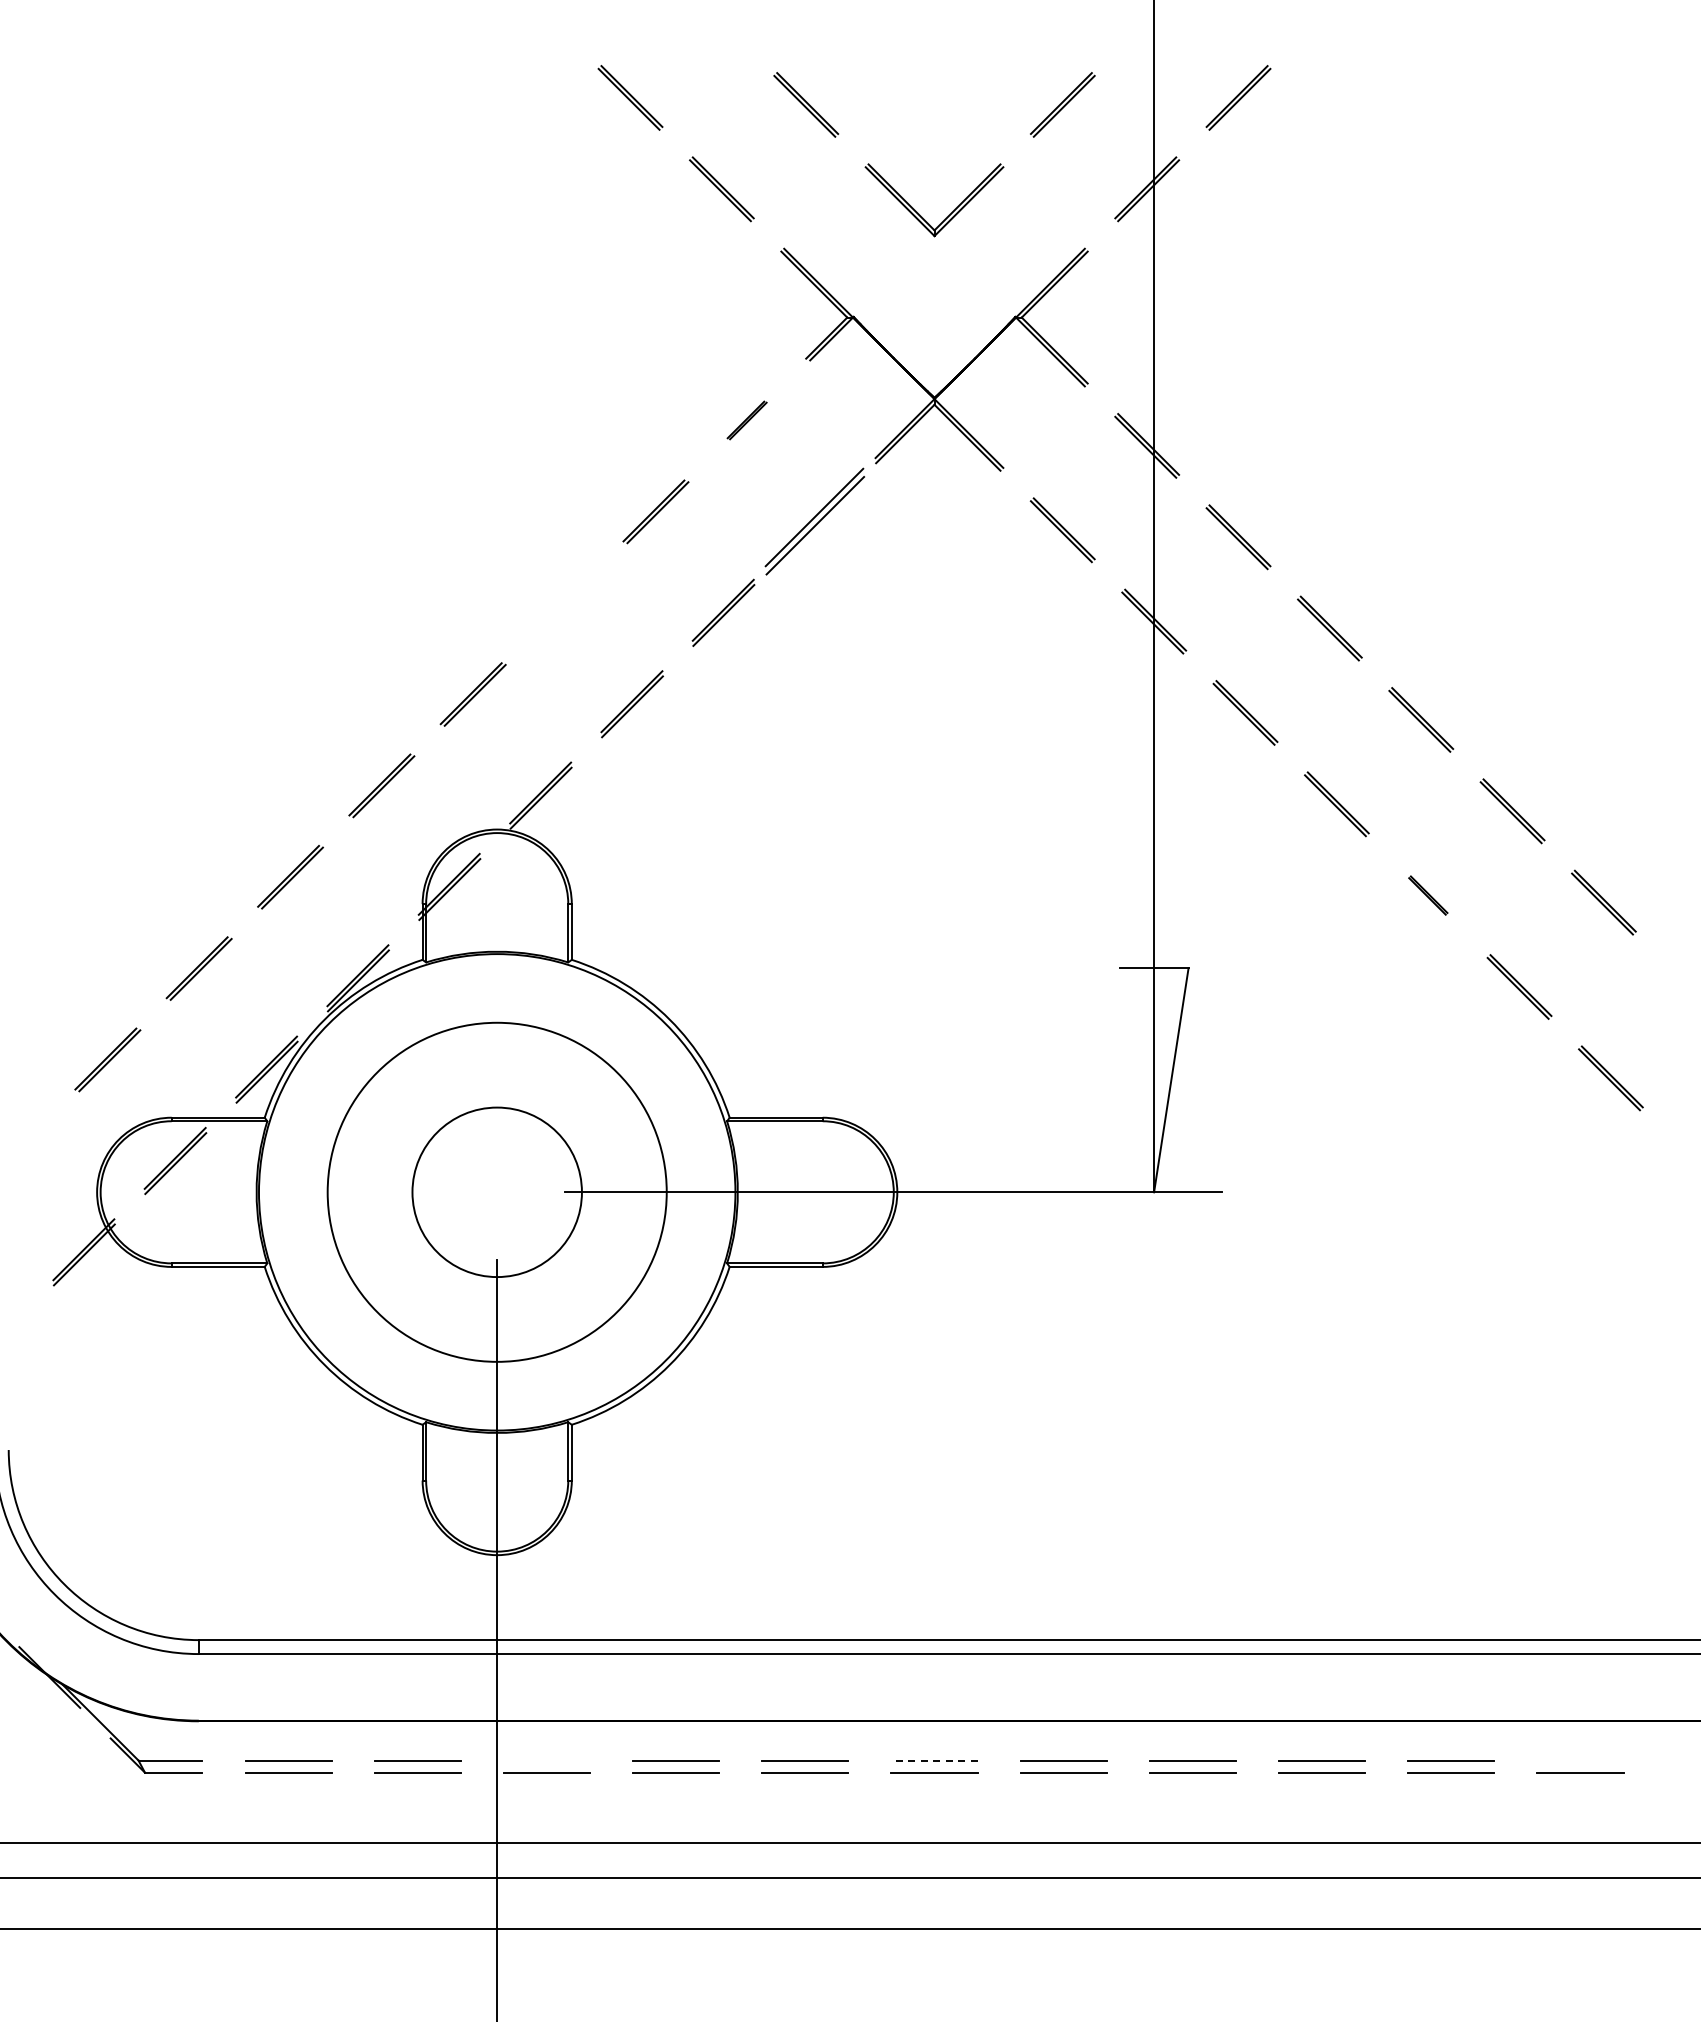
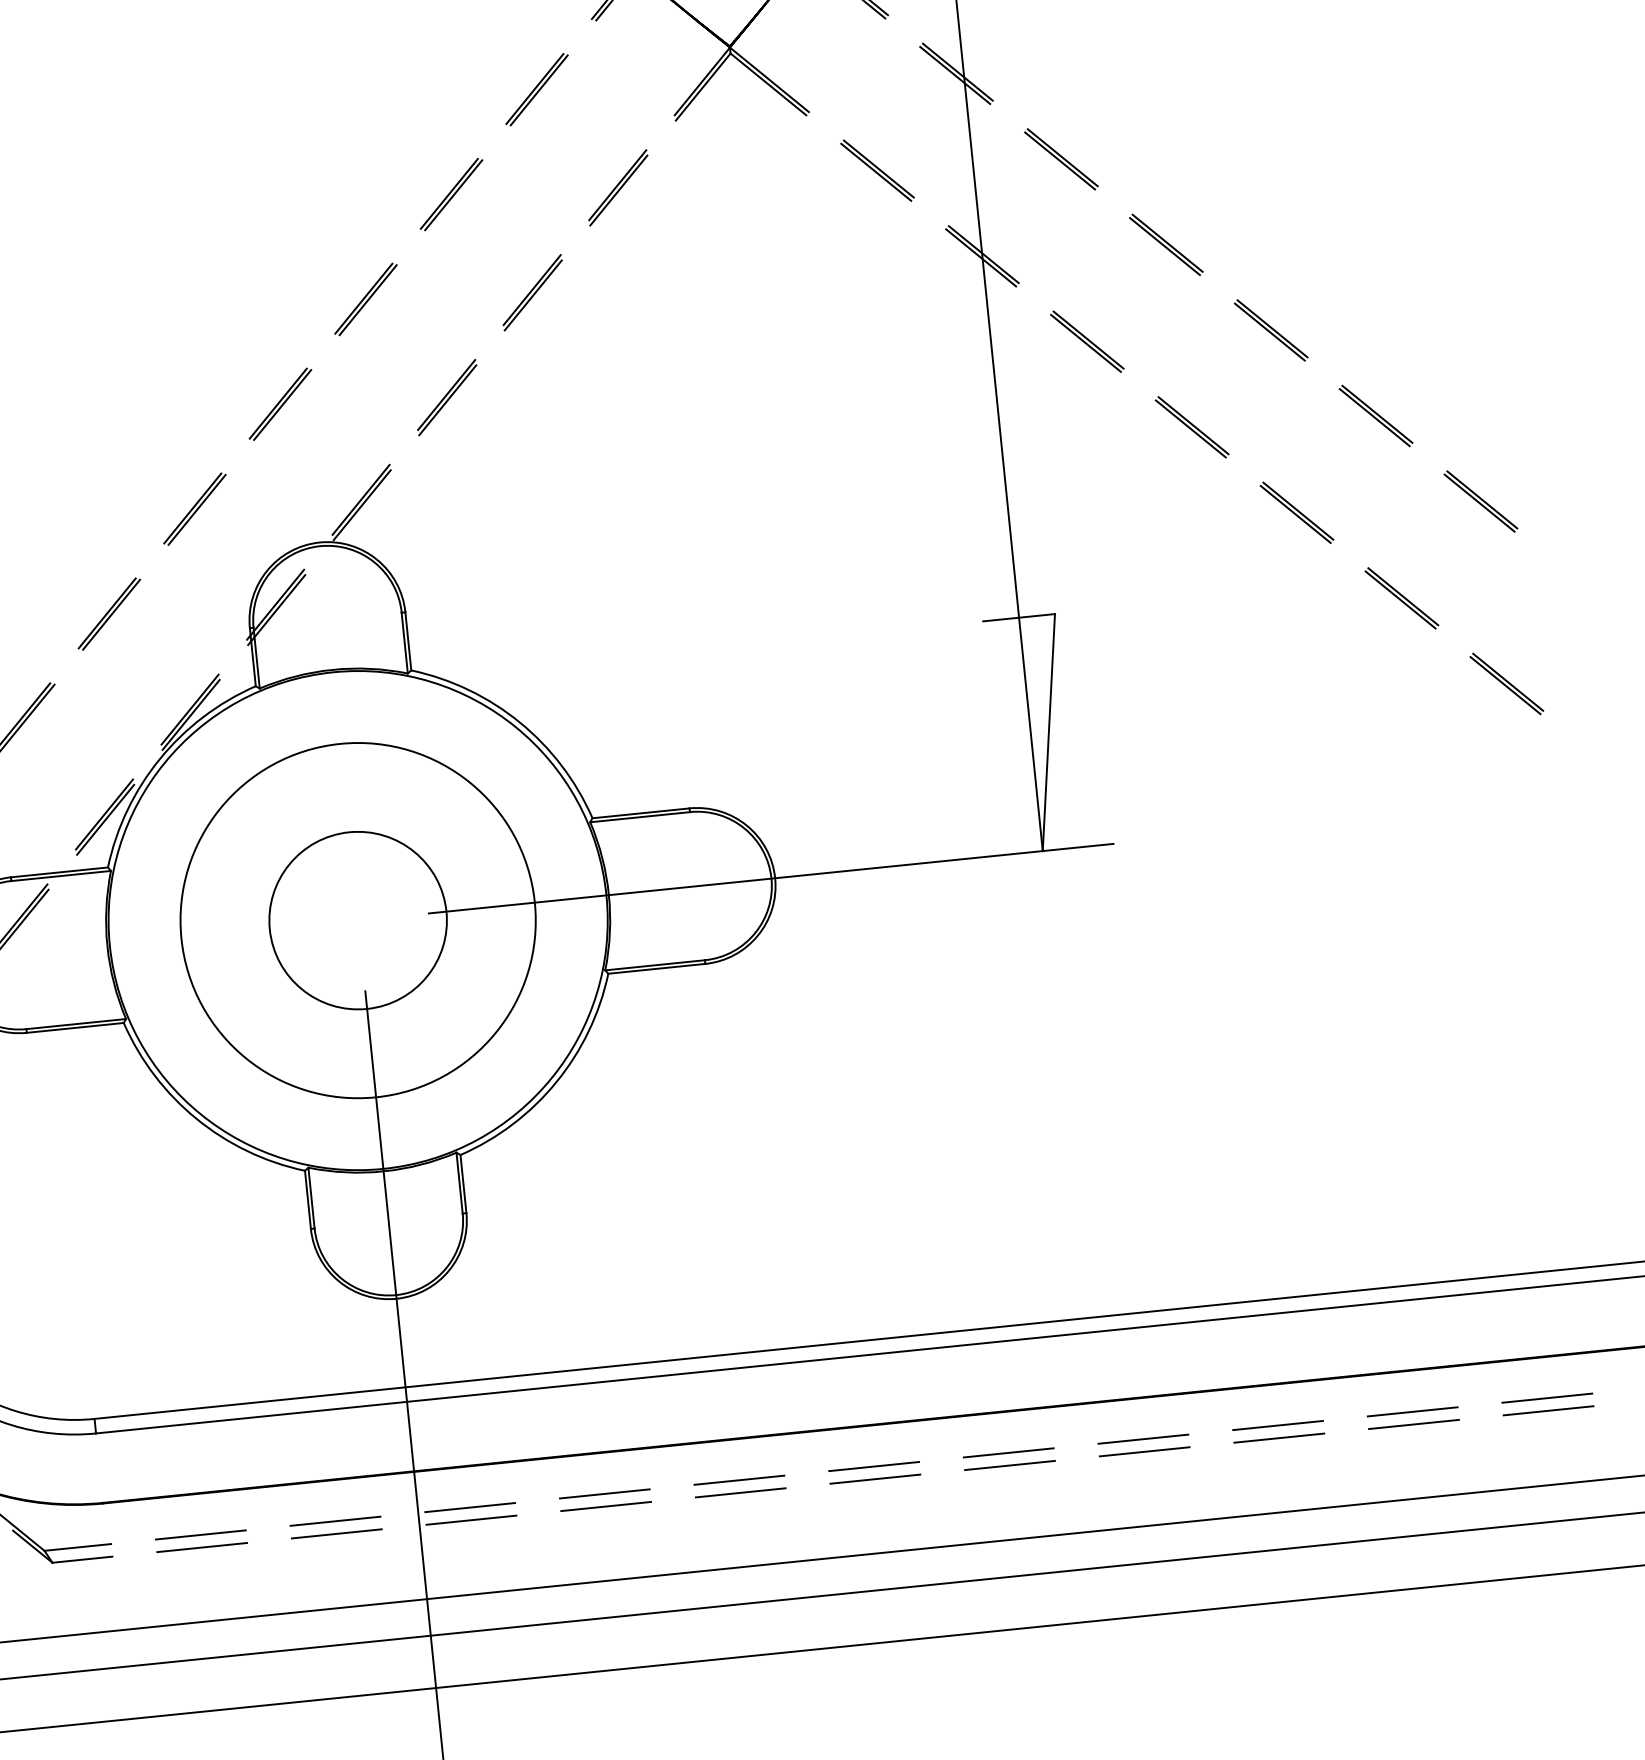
part: (746, 420) -> (536, 89), size x1.67
part: (814, 521) -> (617, 187), size x0.62
part: (564, 602) -> (365, 298), added
part: (1428, 895) -> (1297, 512), size x1.67
line: (546, 1760) -> (469, 1507), added
line: (934, 1760) -> (874, 1466), dashed -> solid
line: (1580, 1760) -> (1547, 1398), added

